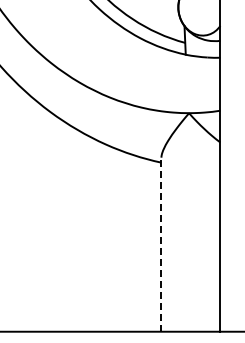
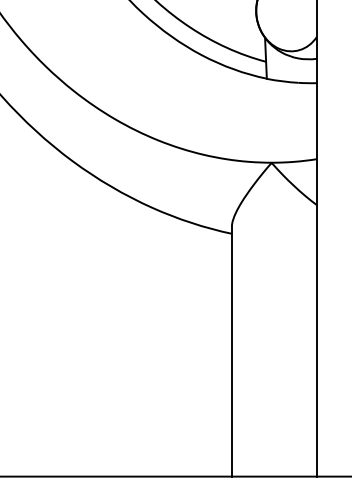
line: (161, 244) -> (232, 351), dashed -> solid

